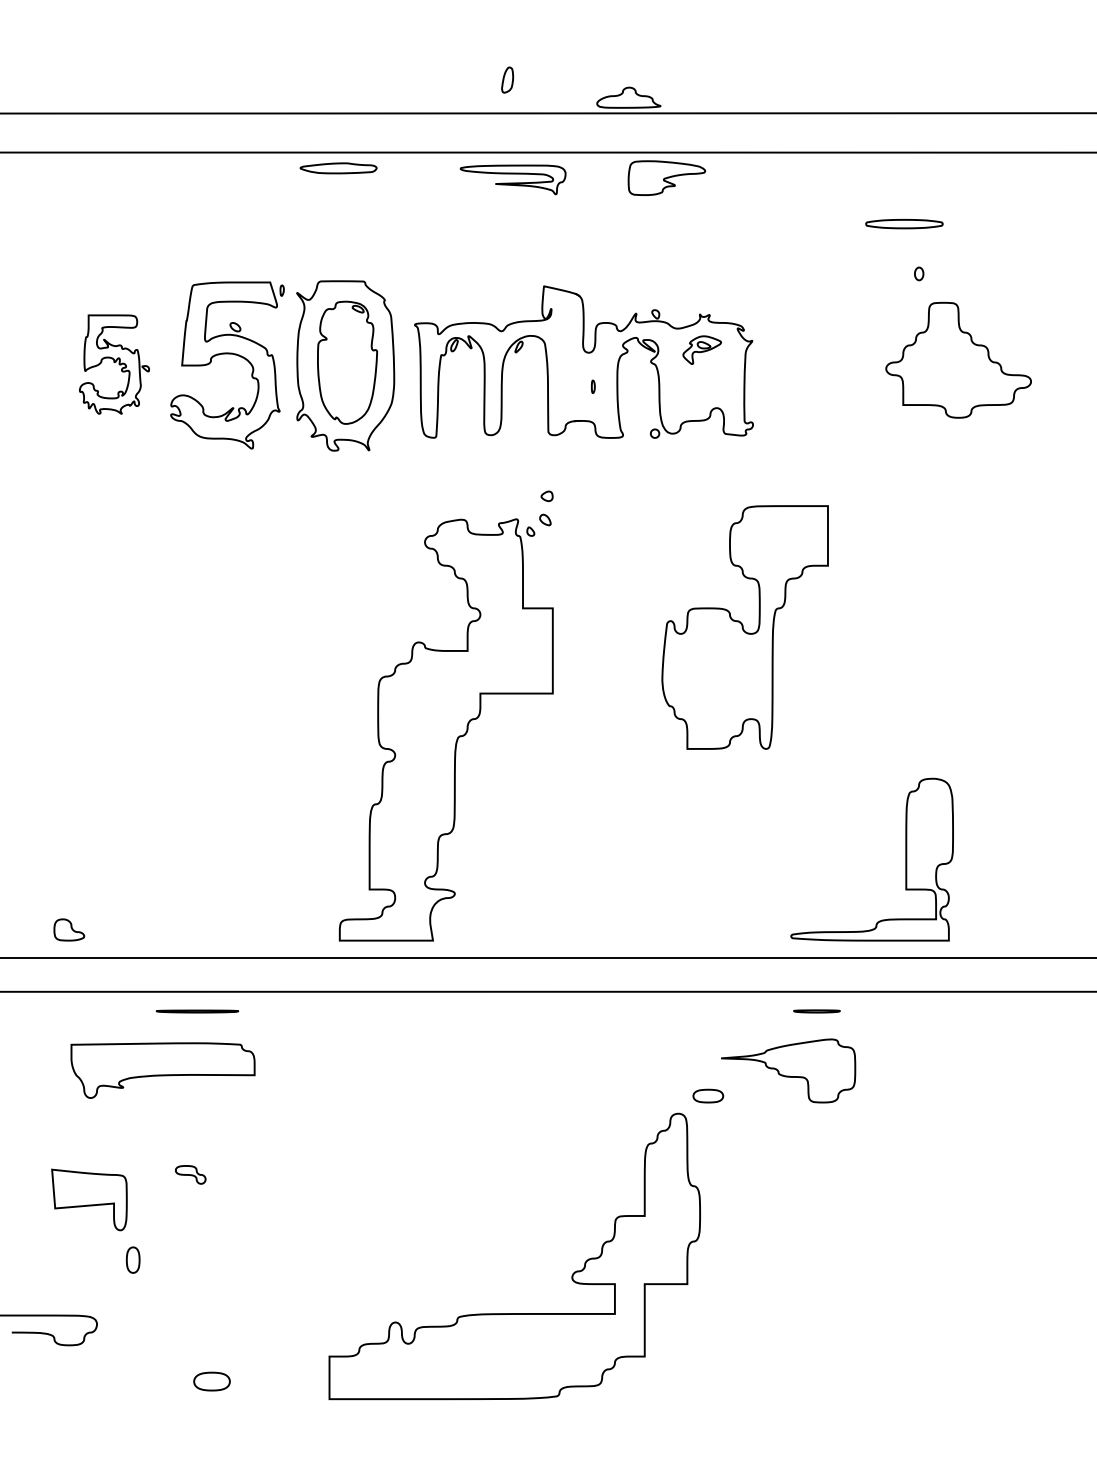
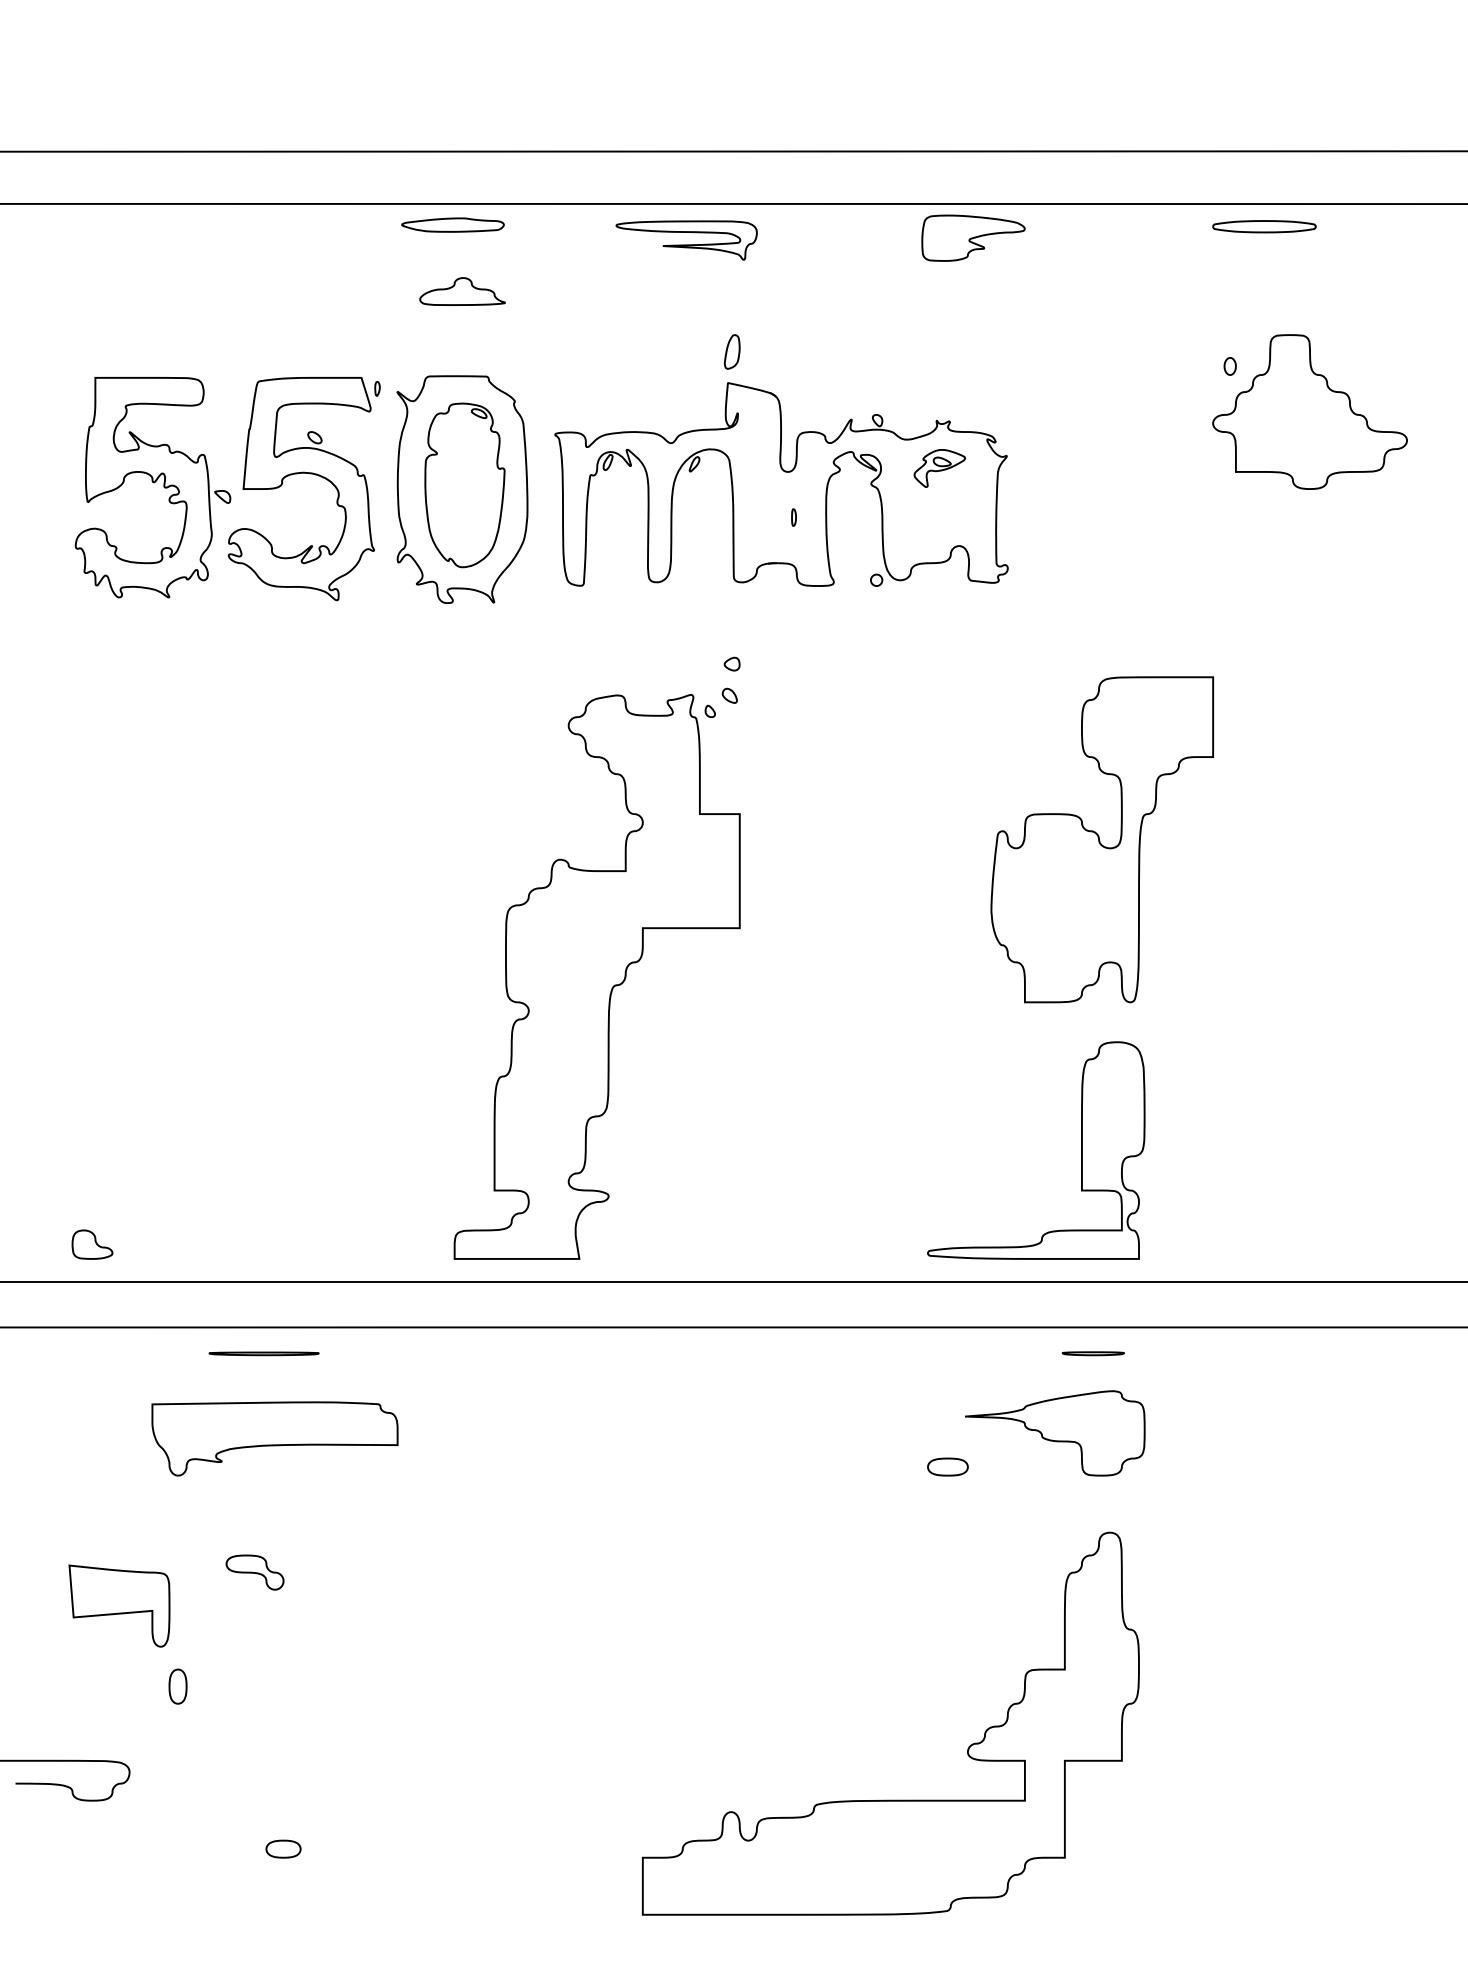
part: (507, 79) -> (731, 351), moved
part: (628, 97) -> (462, 291), moved
part: (666, 177) -> (973, 237), moved
part: (904, 223) -> (1264, 226), moved
part: (958, 359) -> (1309, 411), moved
part: (114, 364) -> (152, 487), size x1.67
part: (744, 627) -> (1101, 839), moved
part: (905, 859) -> (1081, 1150), moved
part: (162, 1070) -> (274, 1438), moved
part: (190, 1174) -> (254, 1572), size x1.43
part: (514, 1313) -> (890, 1799), moved
part: (211, 1381) -> (283, 1848), size x0.71

